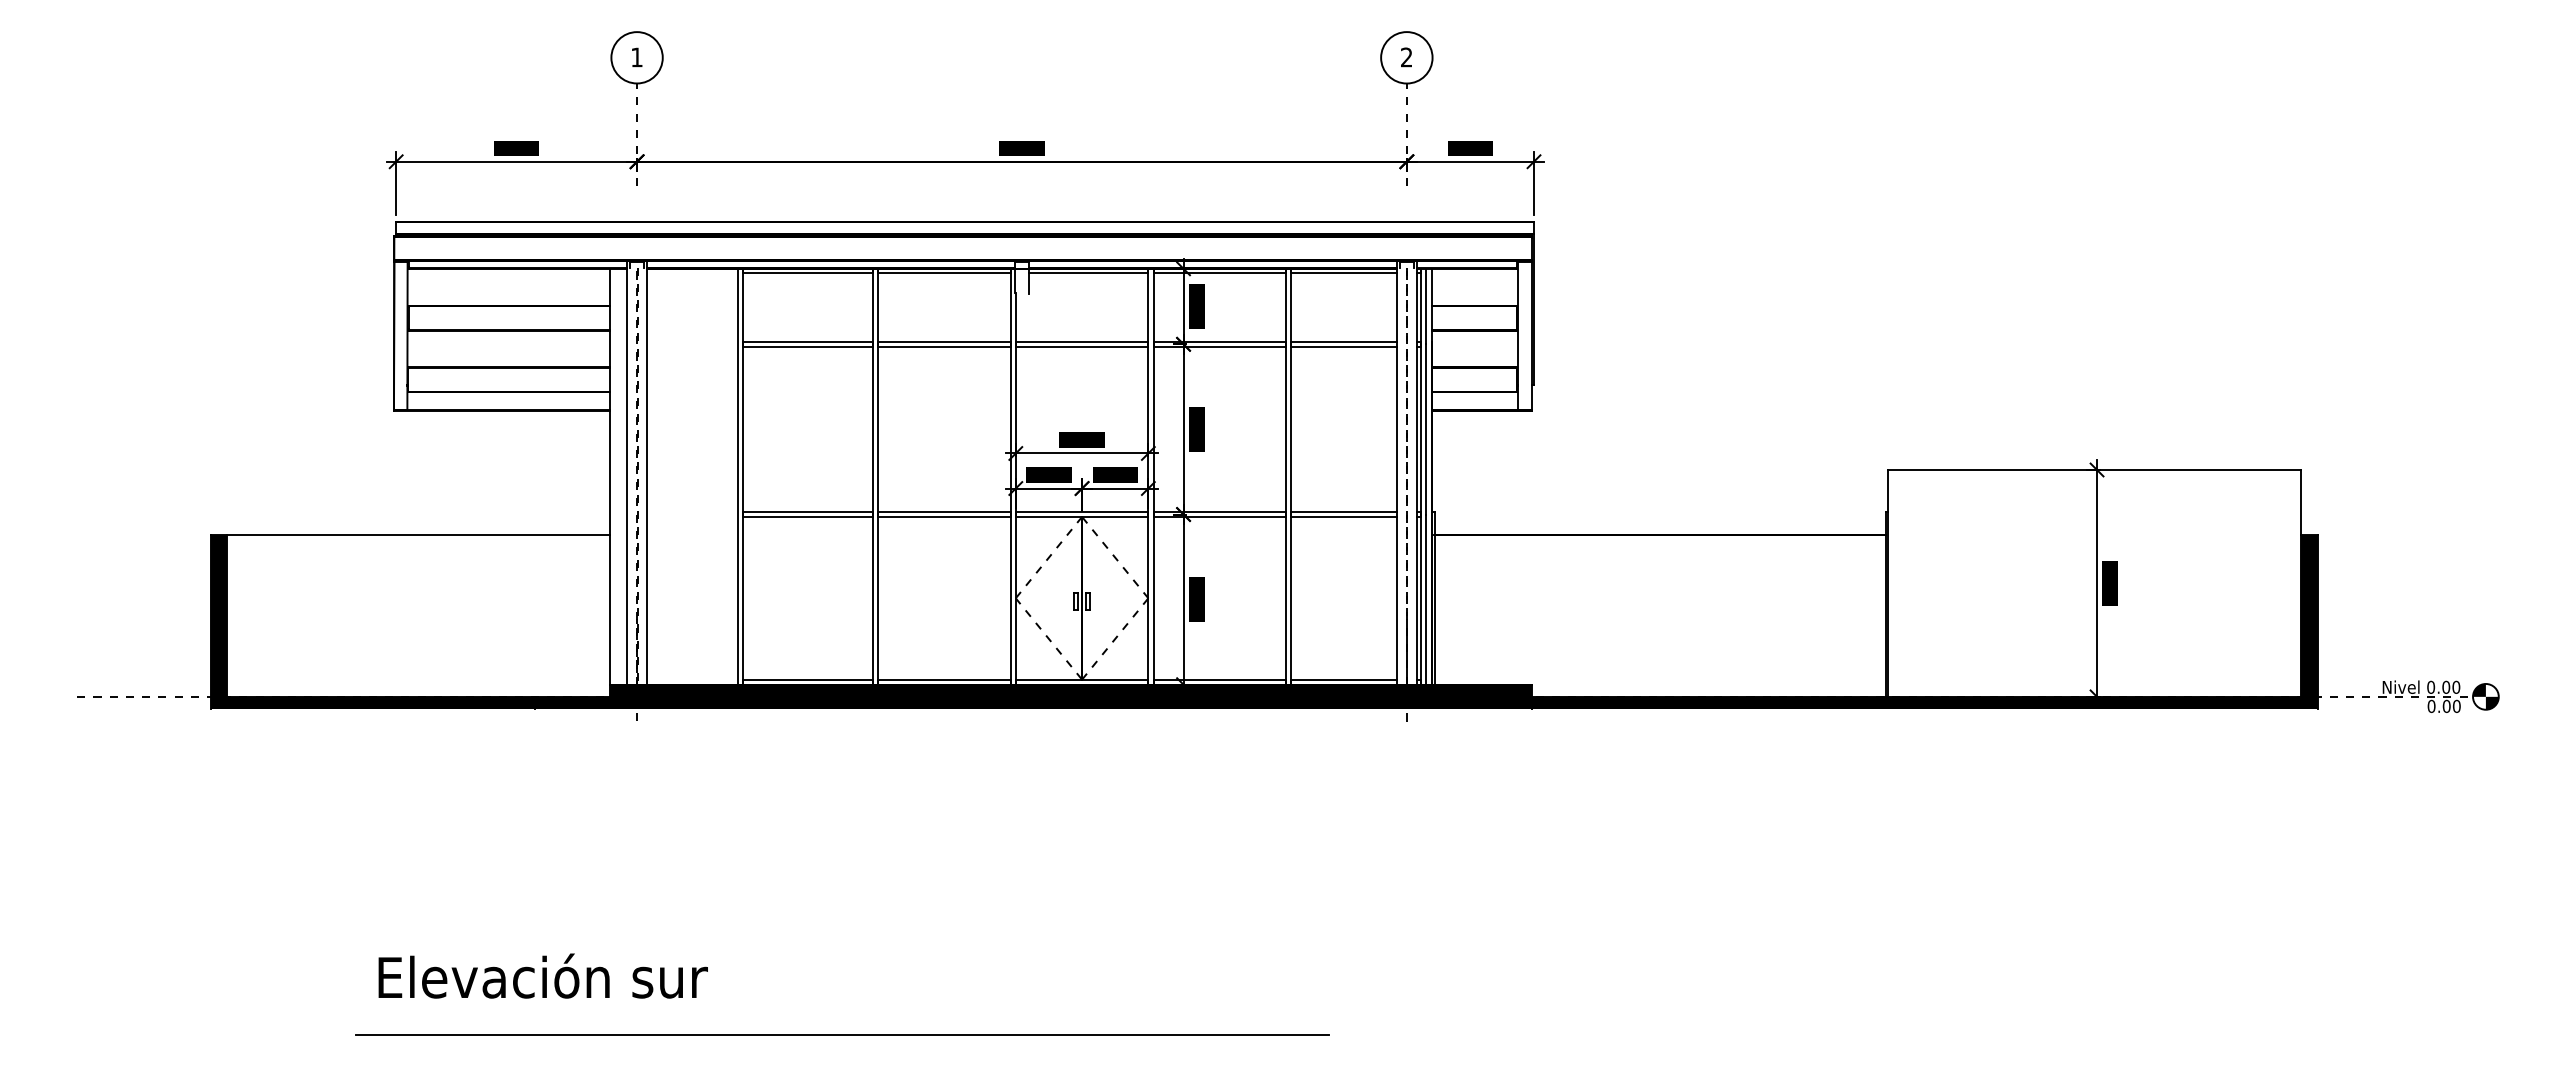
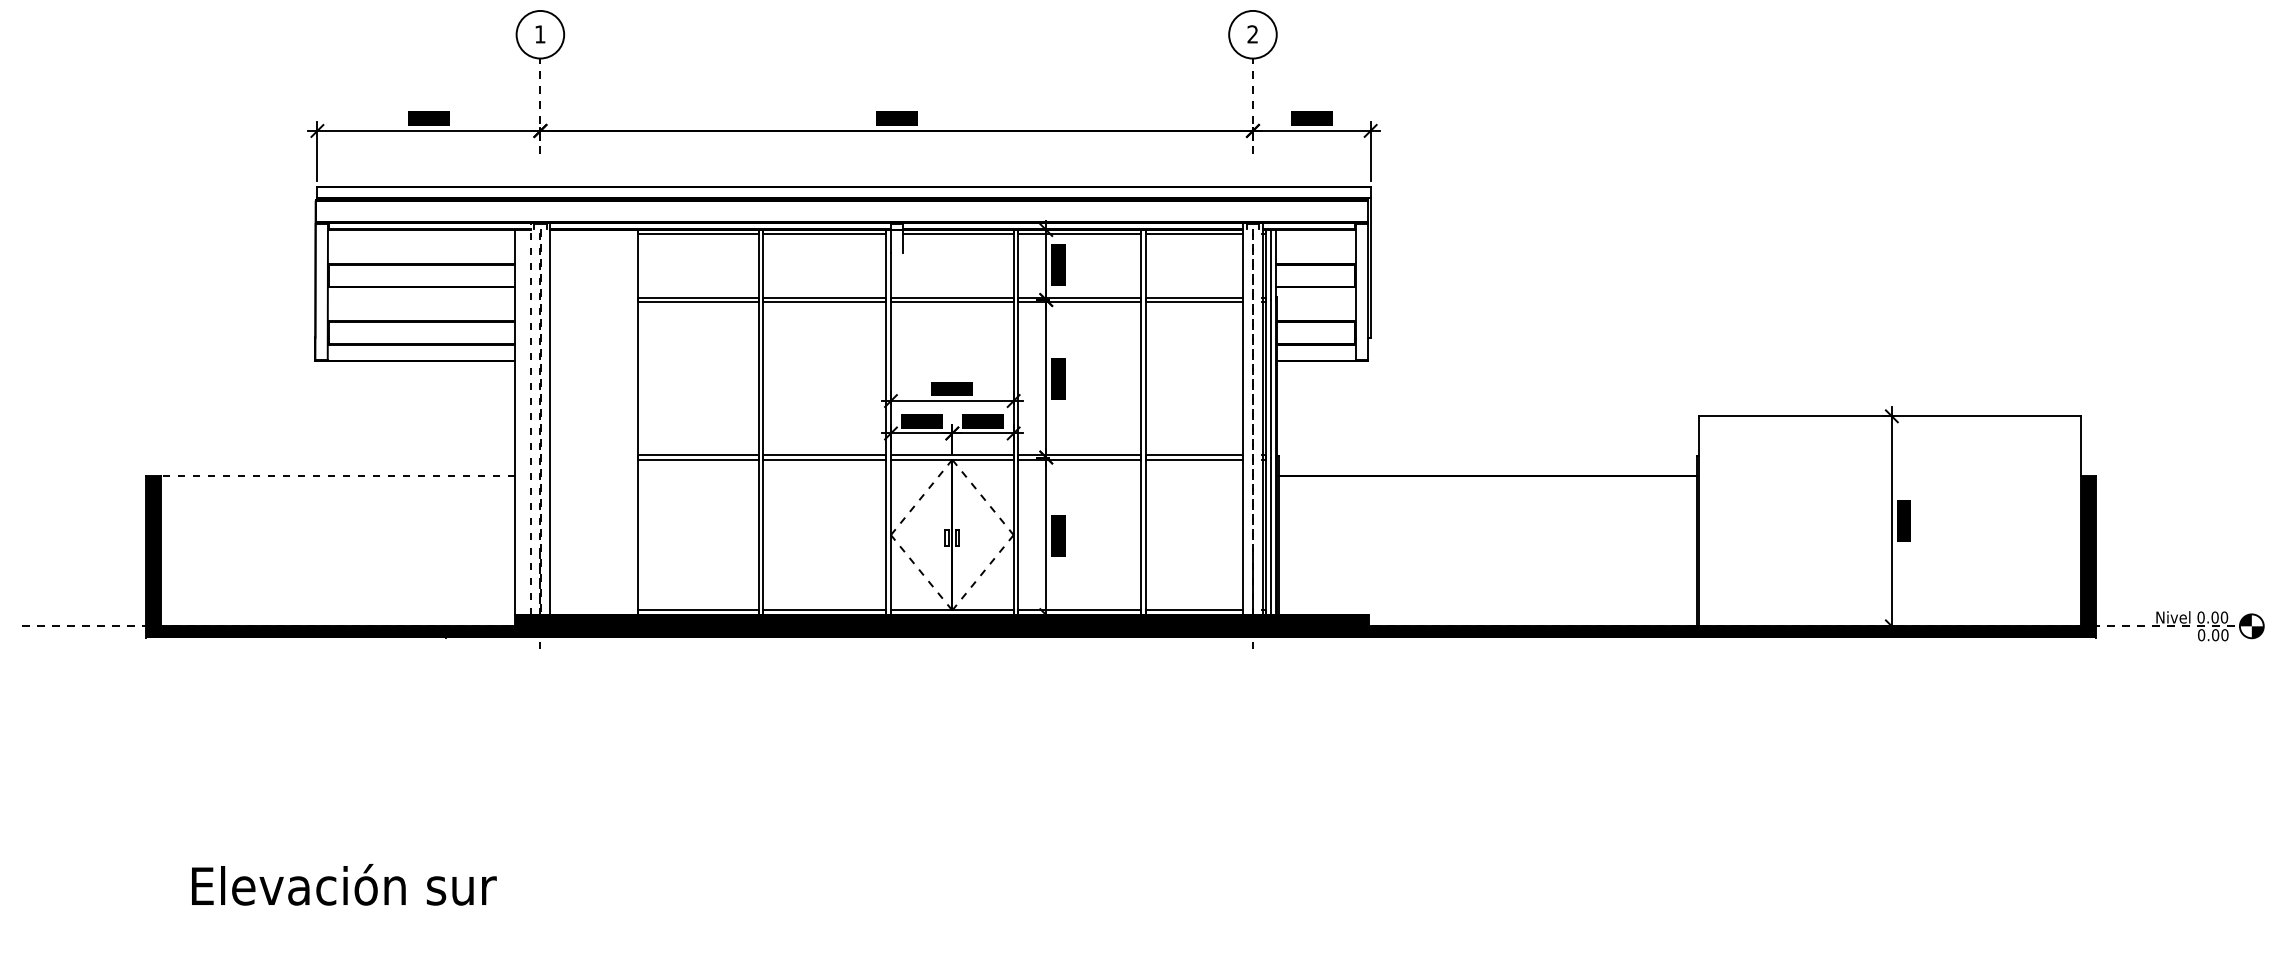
line: (626, 472) -> (530, 418), solid -> dashed
line: (737, 476) -> (633, 422), removed
line: (418, 534) -> (338, 476), solid -> dashed
text: (542, 975) -> (343, 884), moved
line: (842, 1034) -> (730, 938), removed

